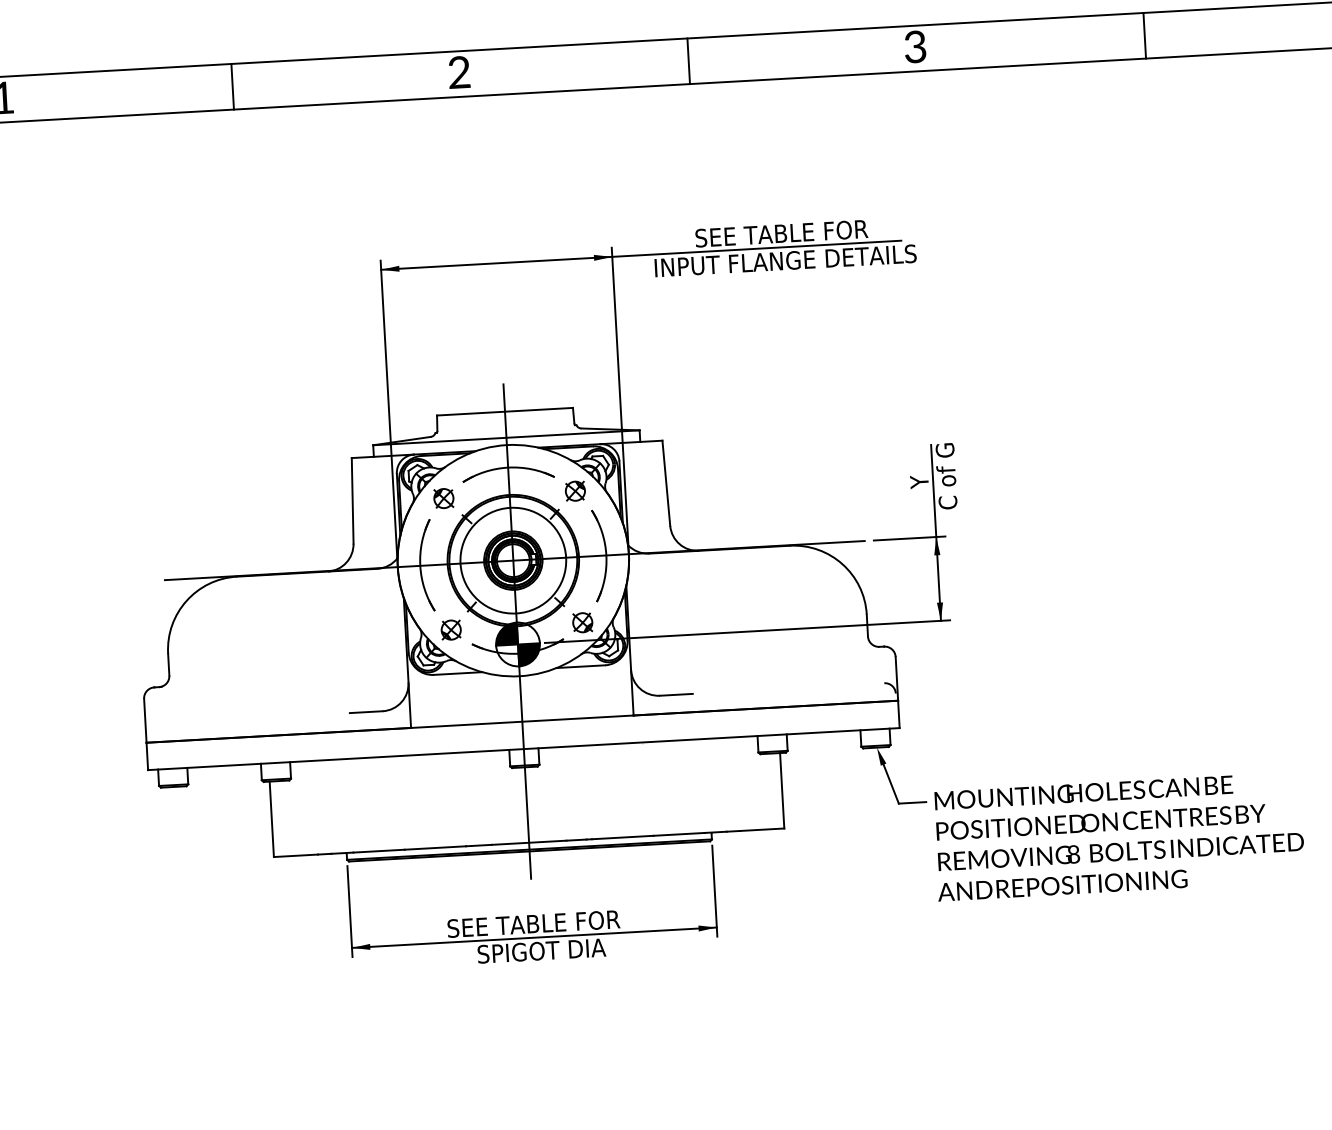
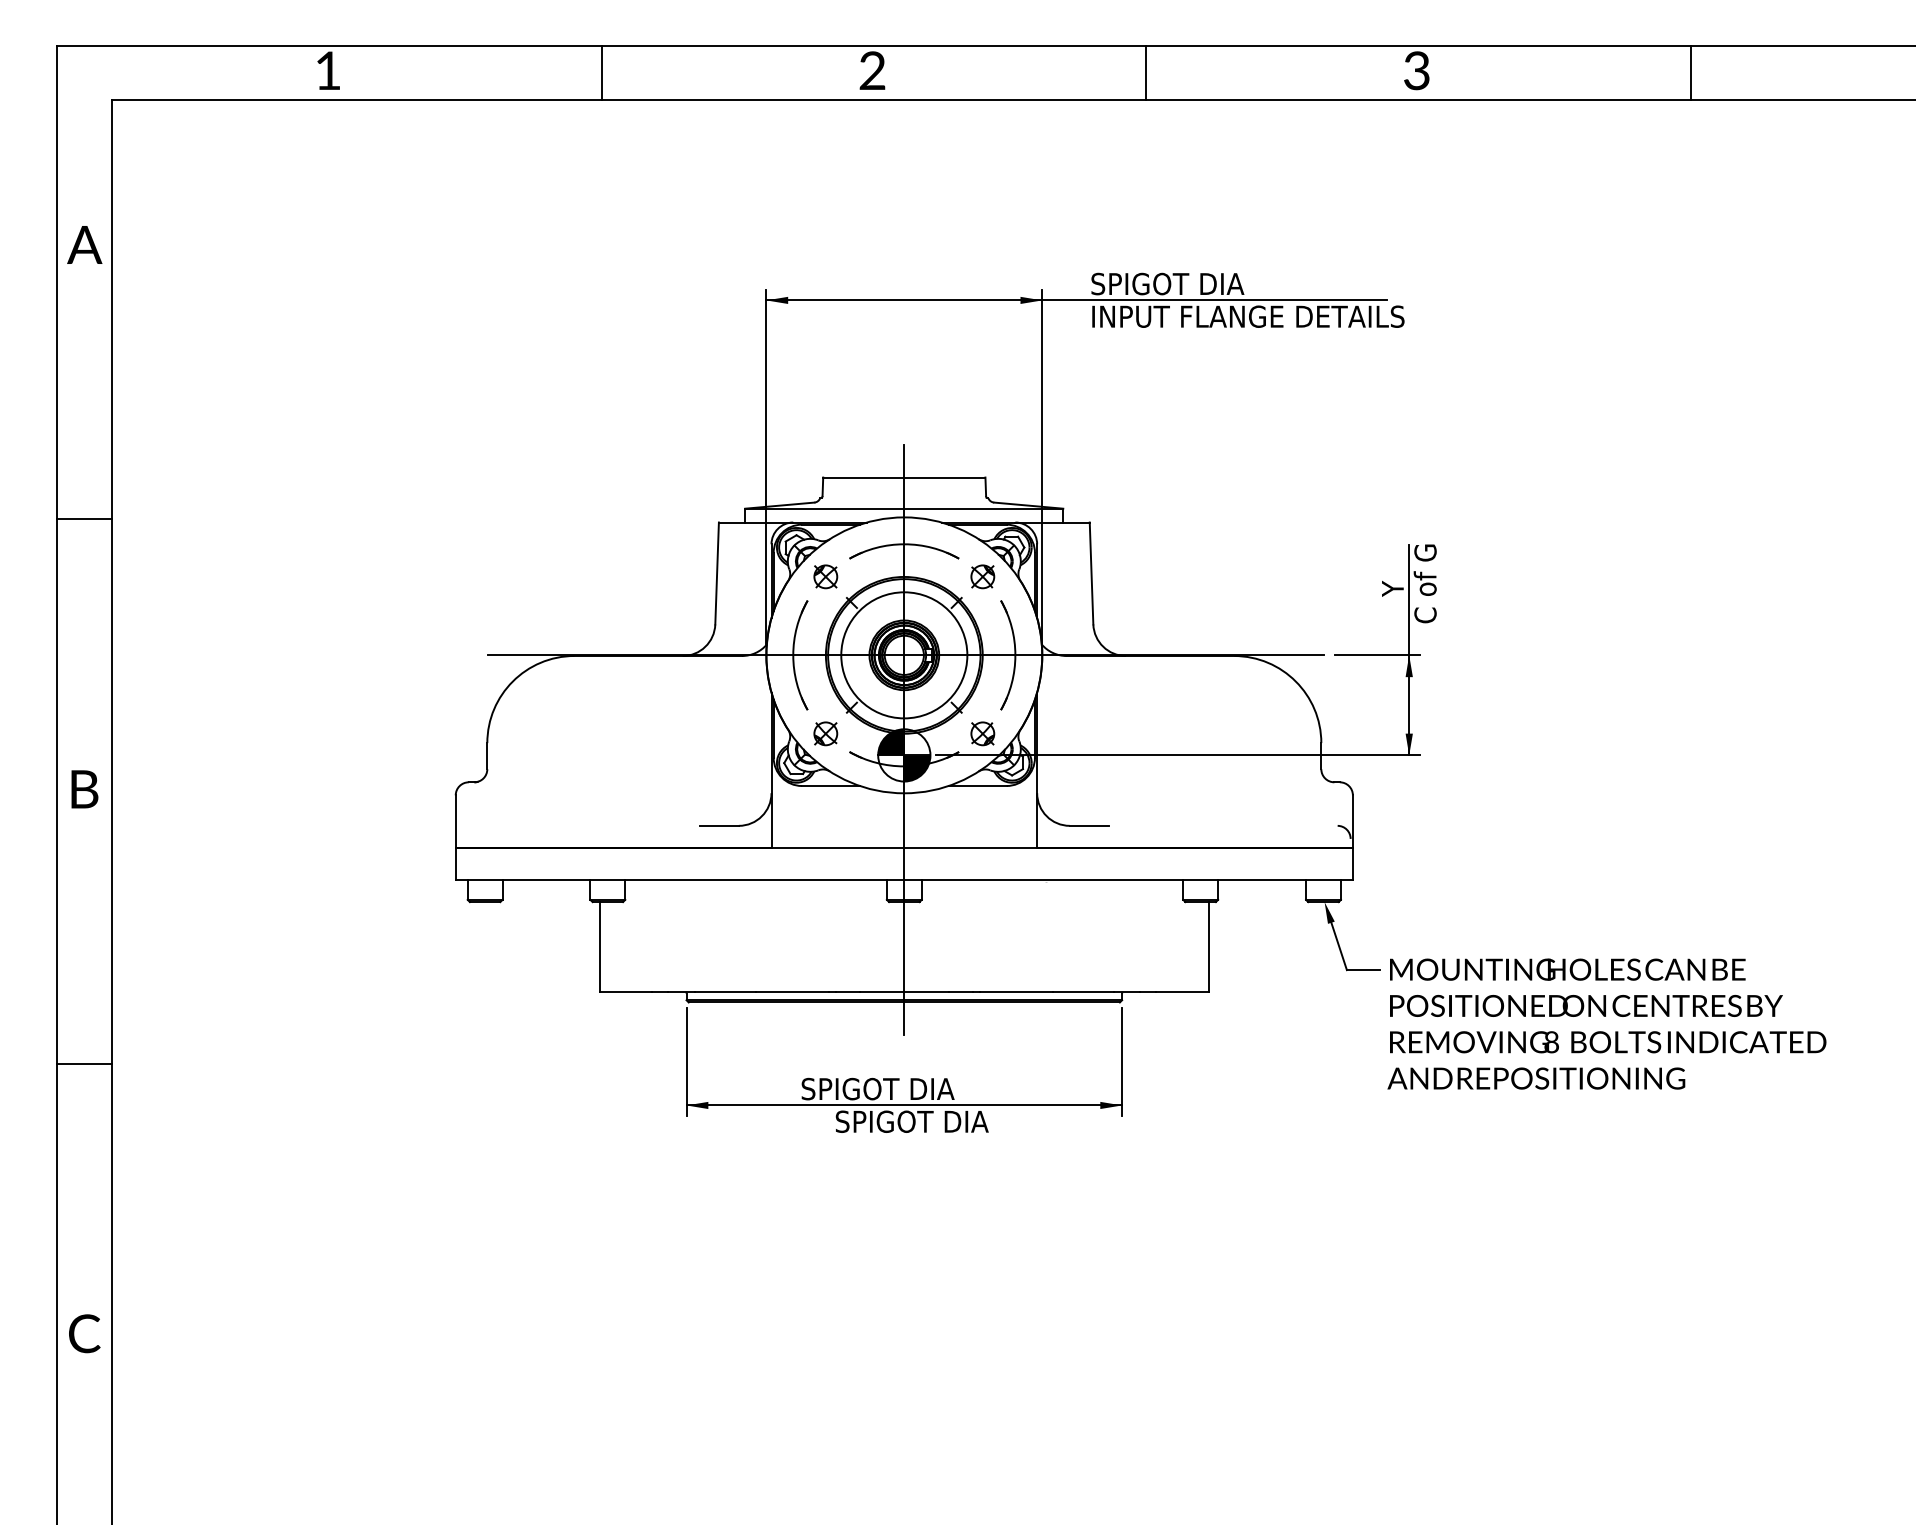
text: (759, 234) -> (1219, 283), SEE TABLE FOR -> SPIGOT DIA
text: (542, 923) -> (914, 1088), SEE TABLE FOR -> SPIGOT DIA

